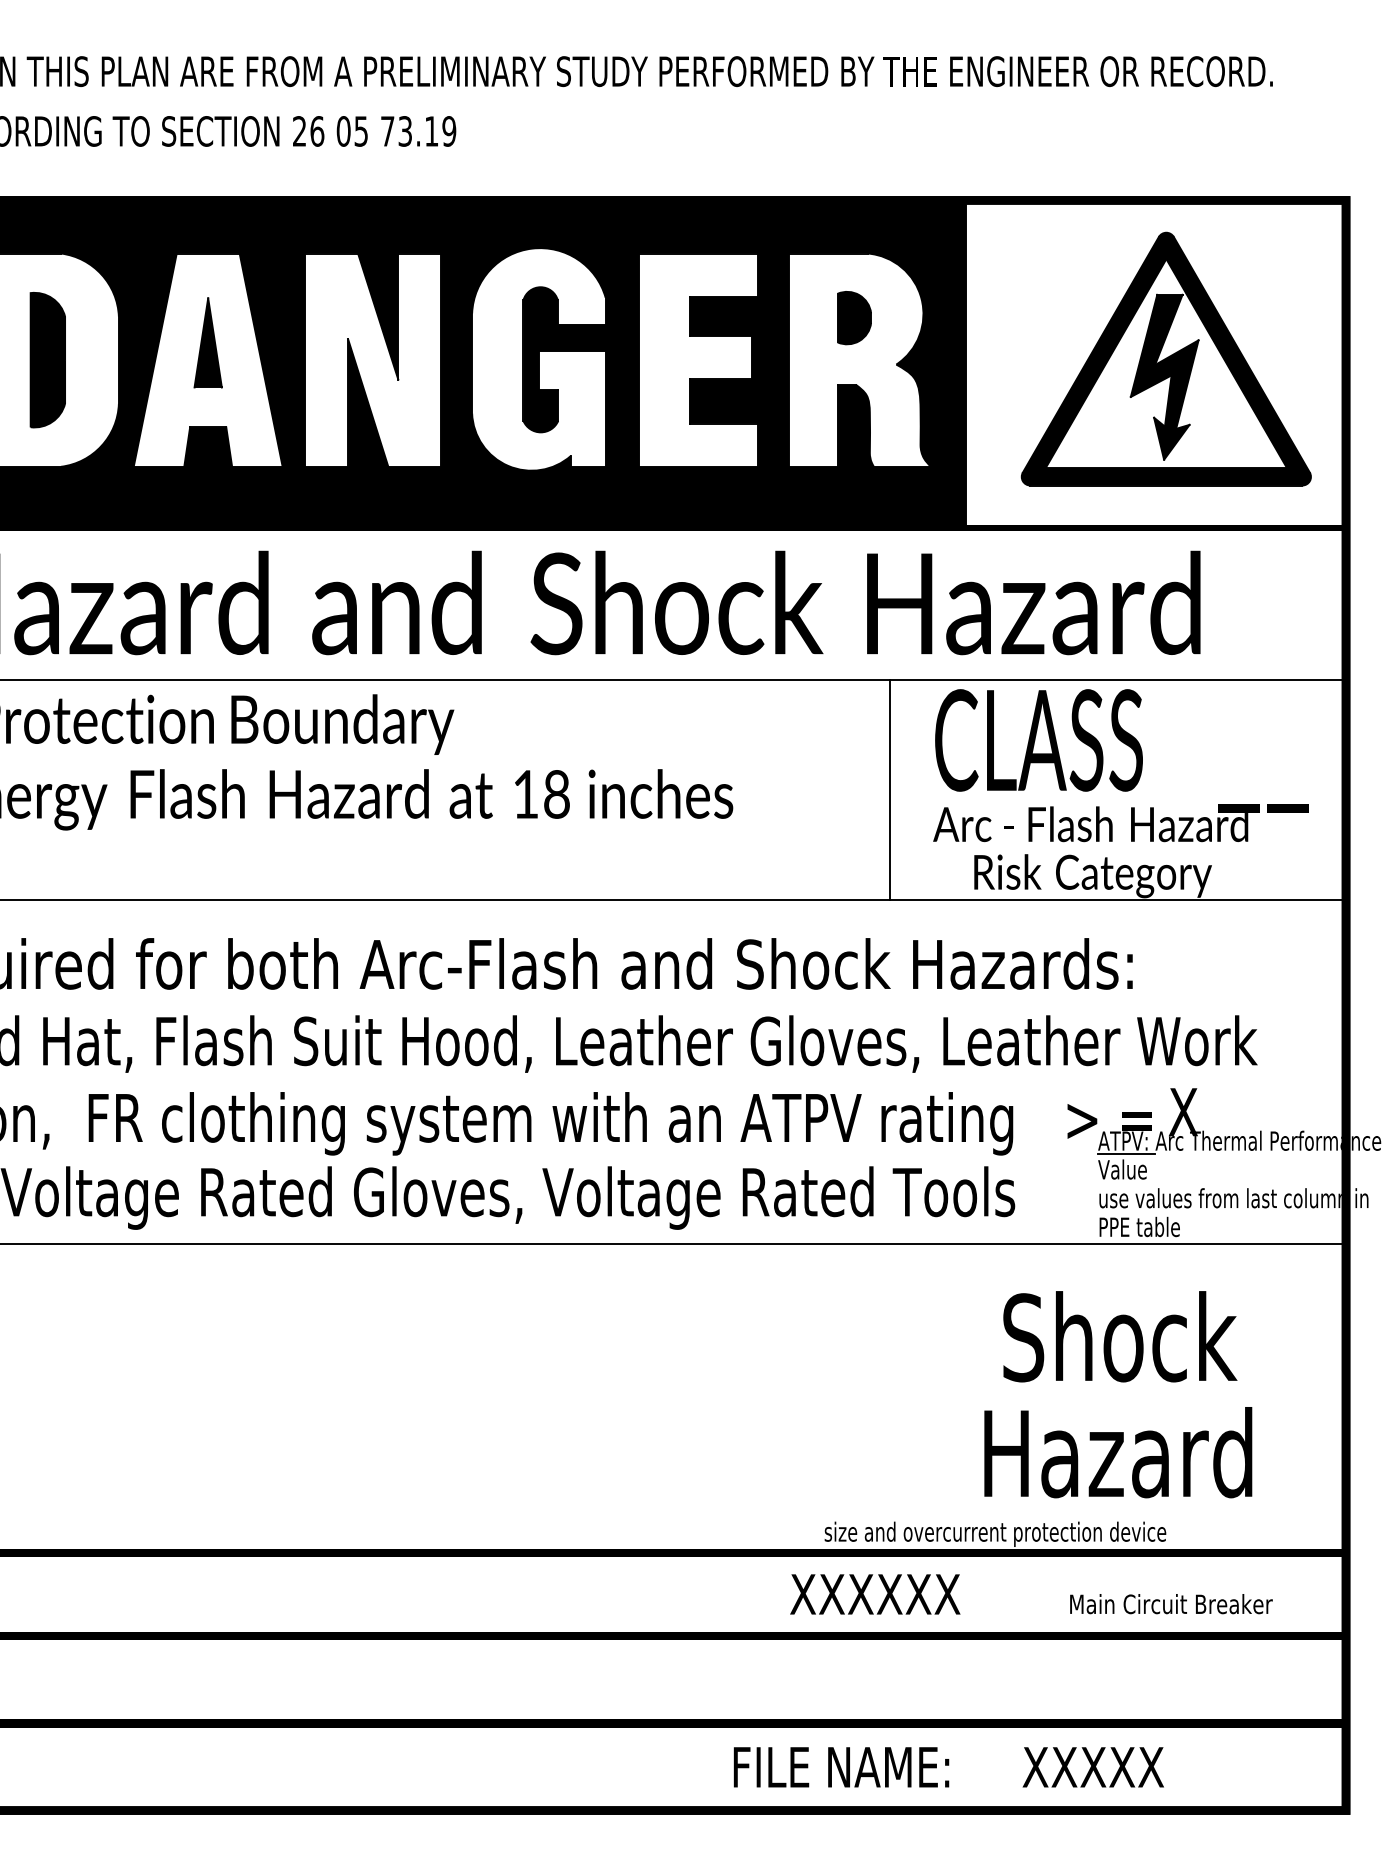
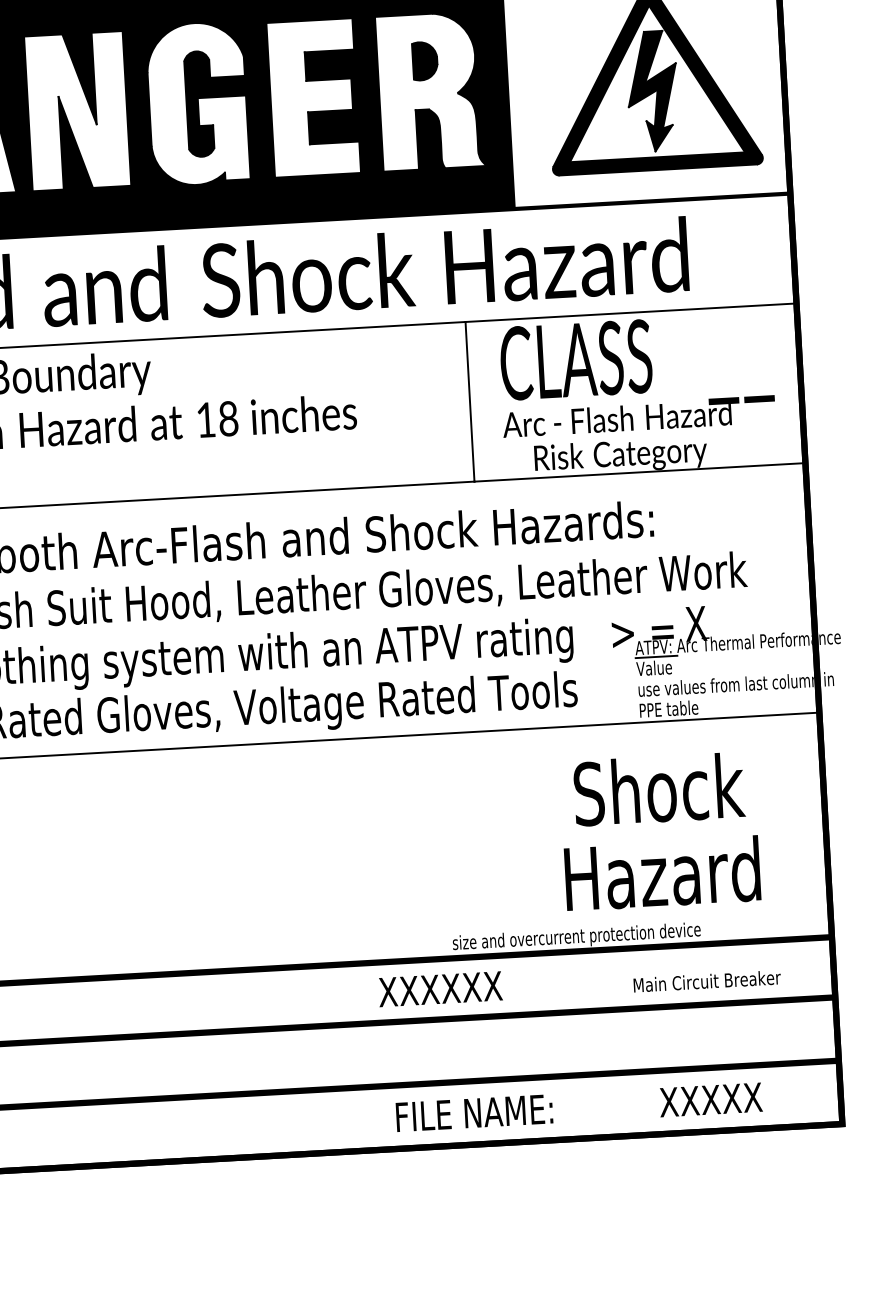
text: (875, 1594) -> (440, 989), moved
text: (1092, 1767) -> (710, 1100), moved

